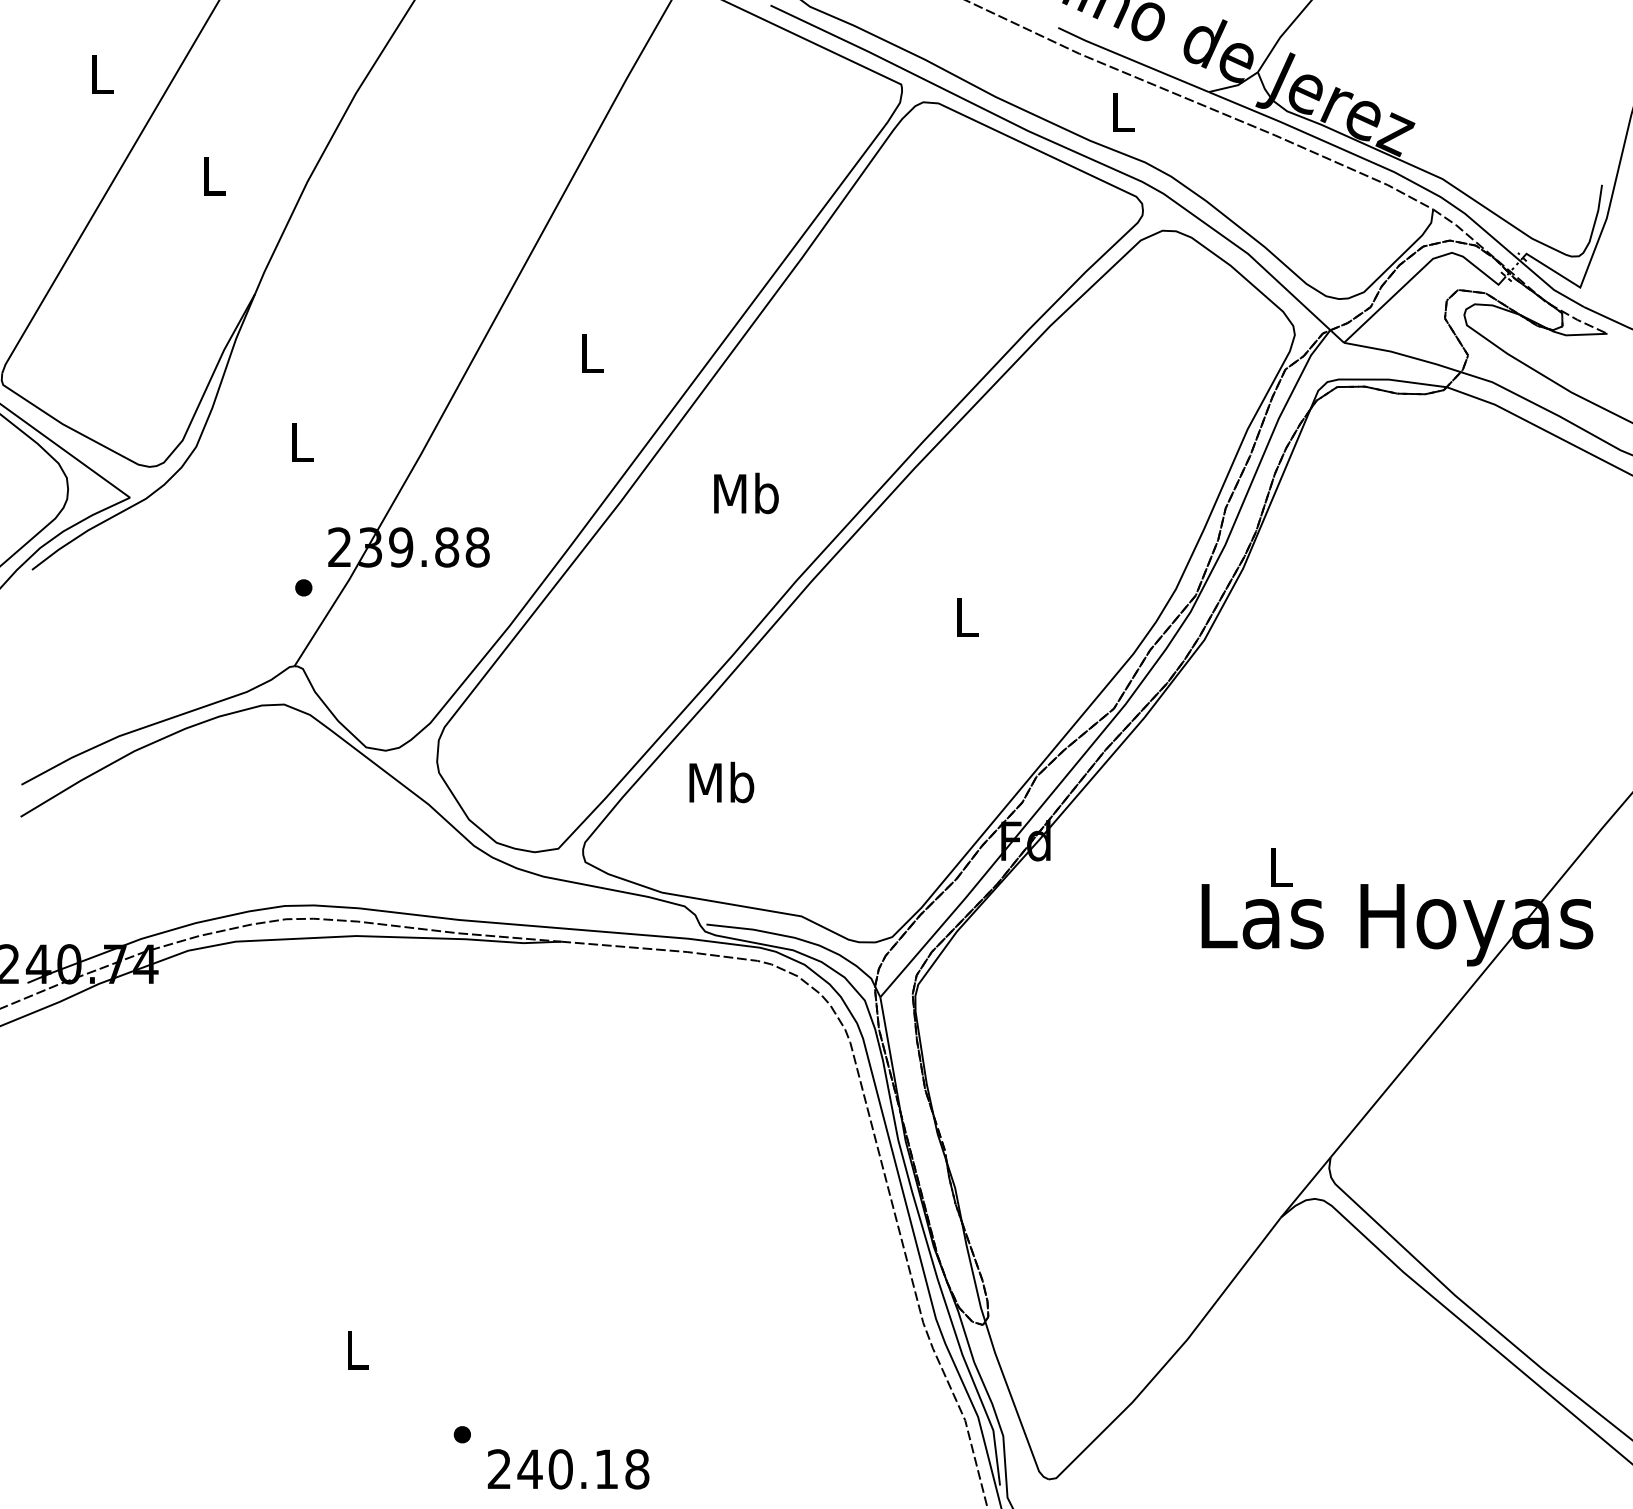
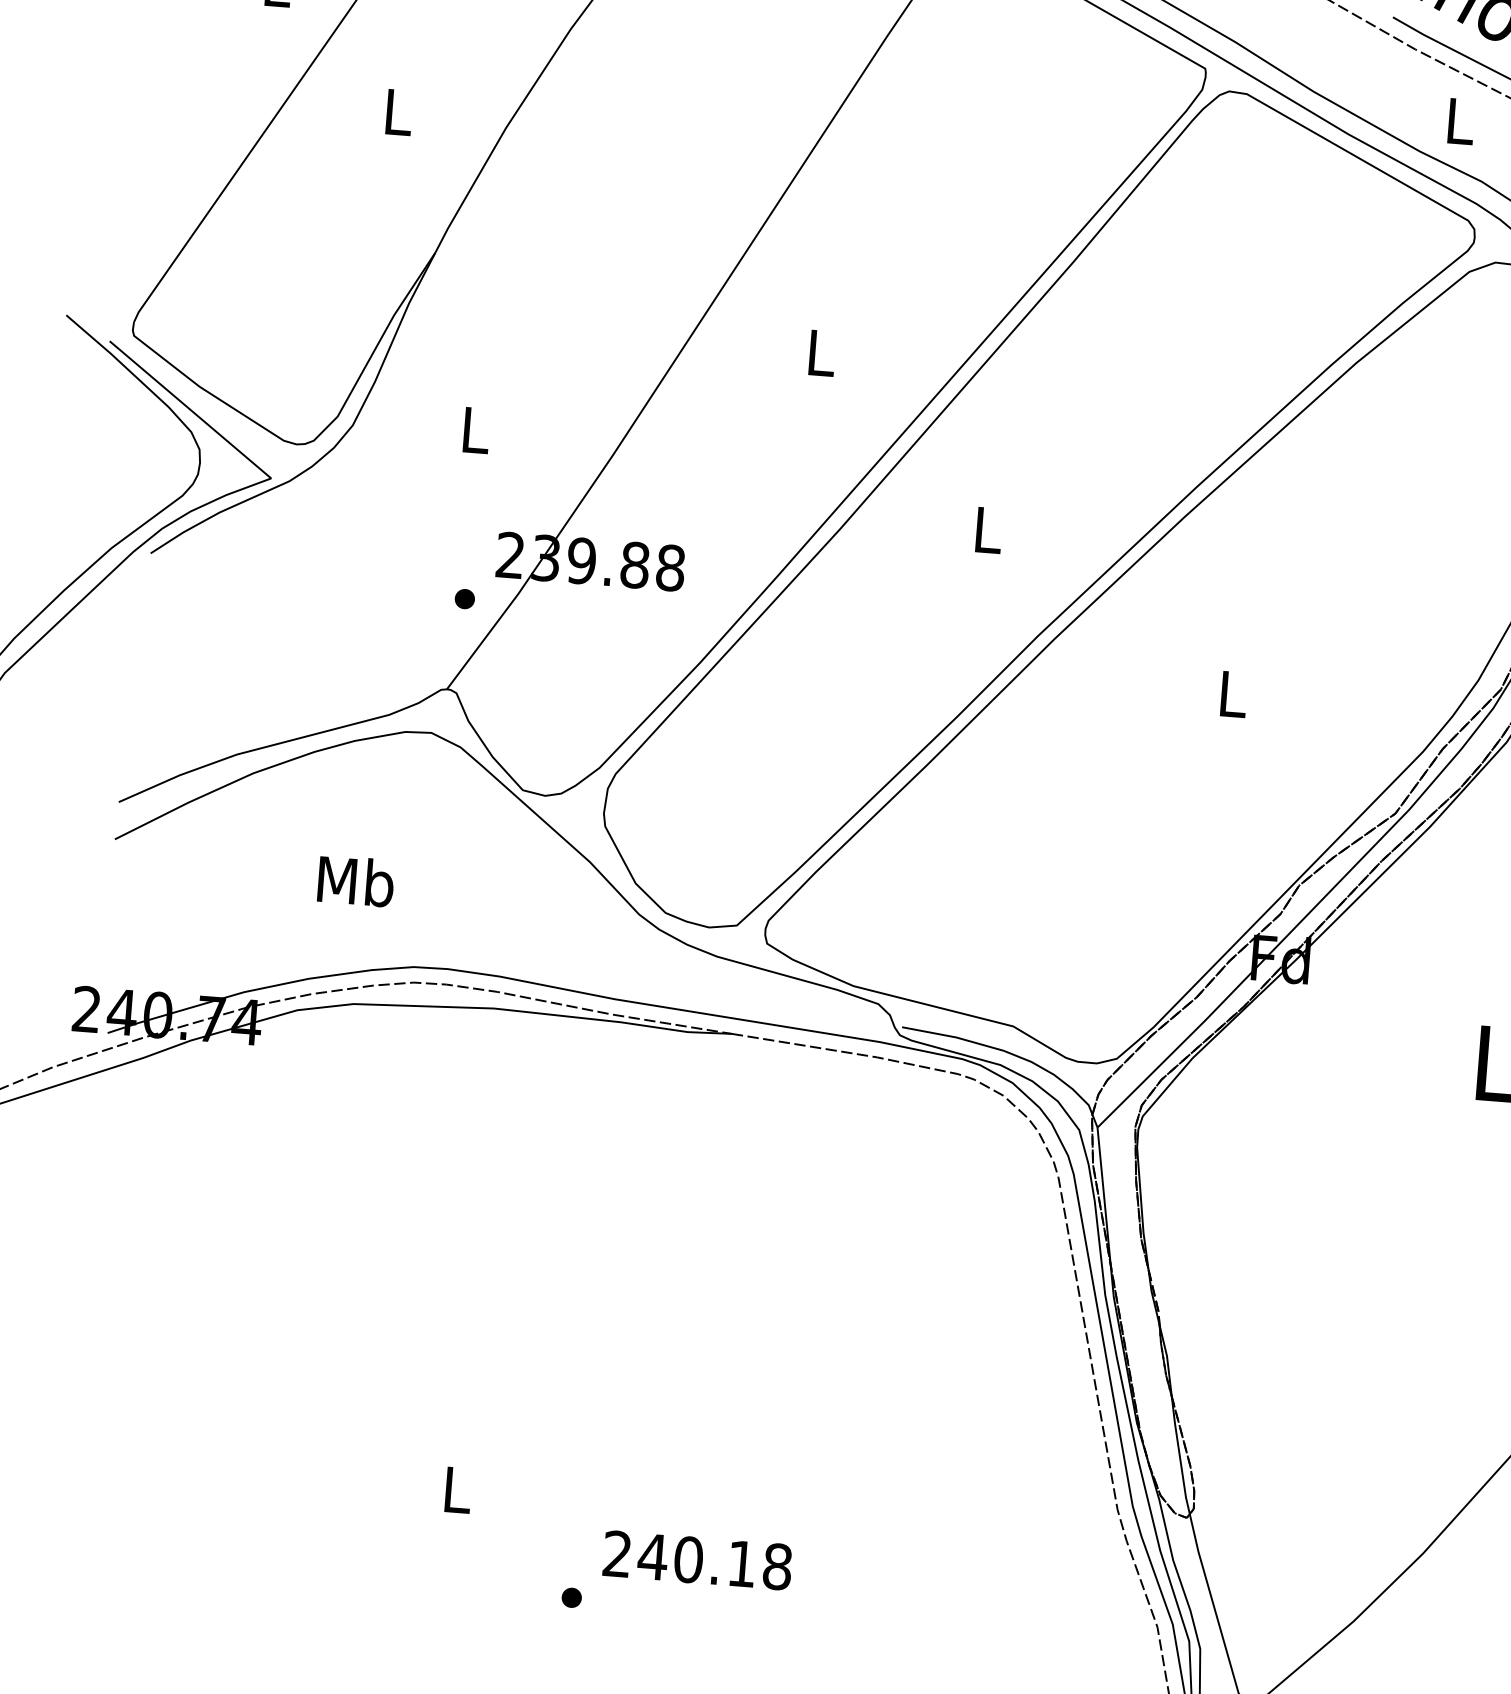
text: (746, 493) -> (988, 529), Mb -> L
text: (721, 782) -> (355, 881), moved
text: (568, 1469) -> (697, 1560), moved

